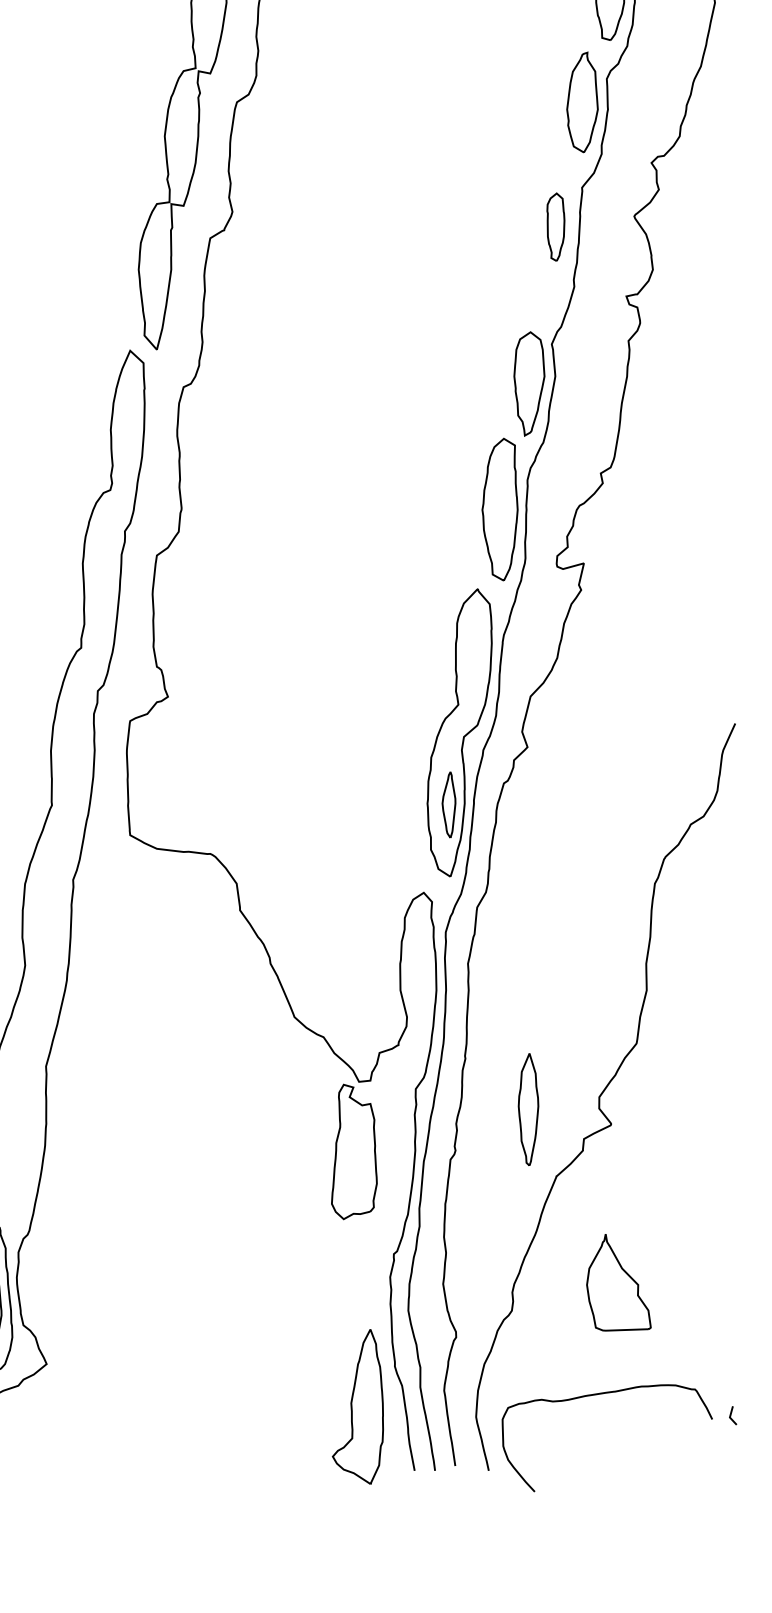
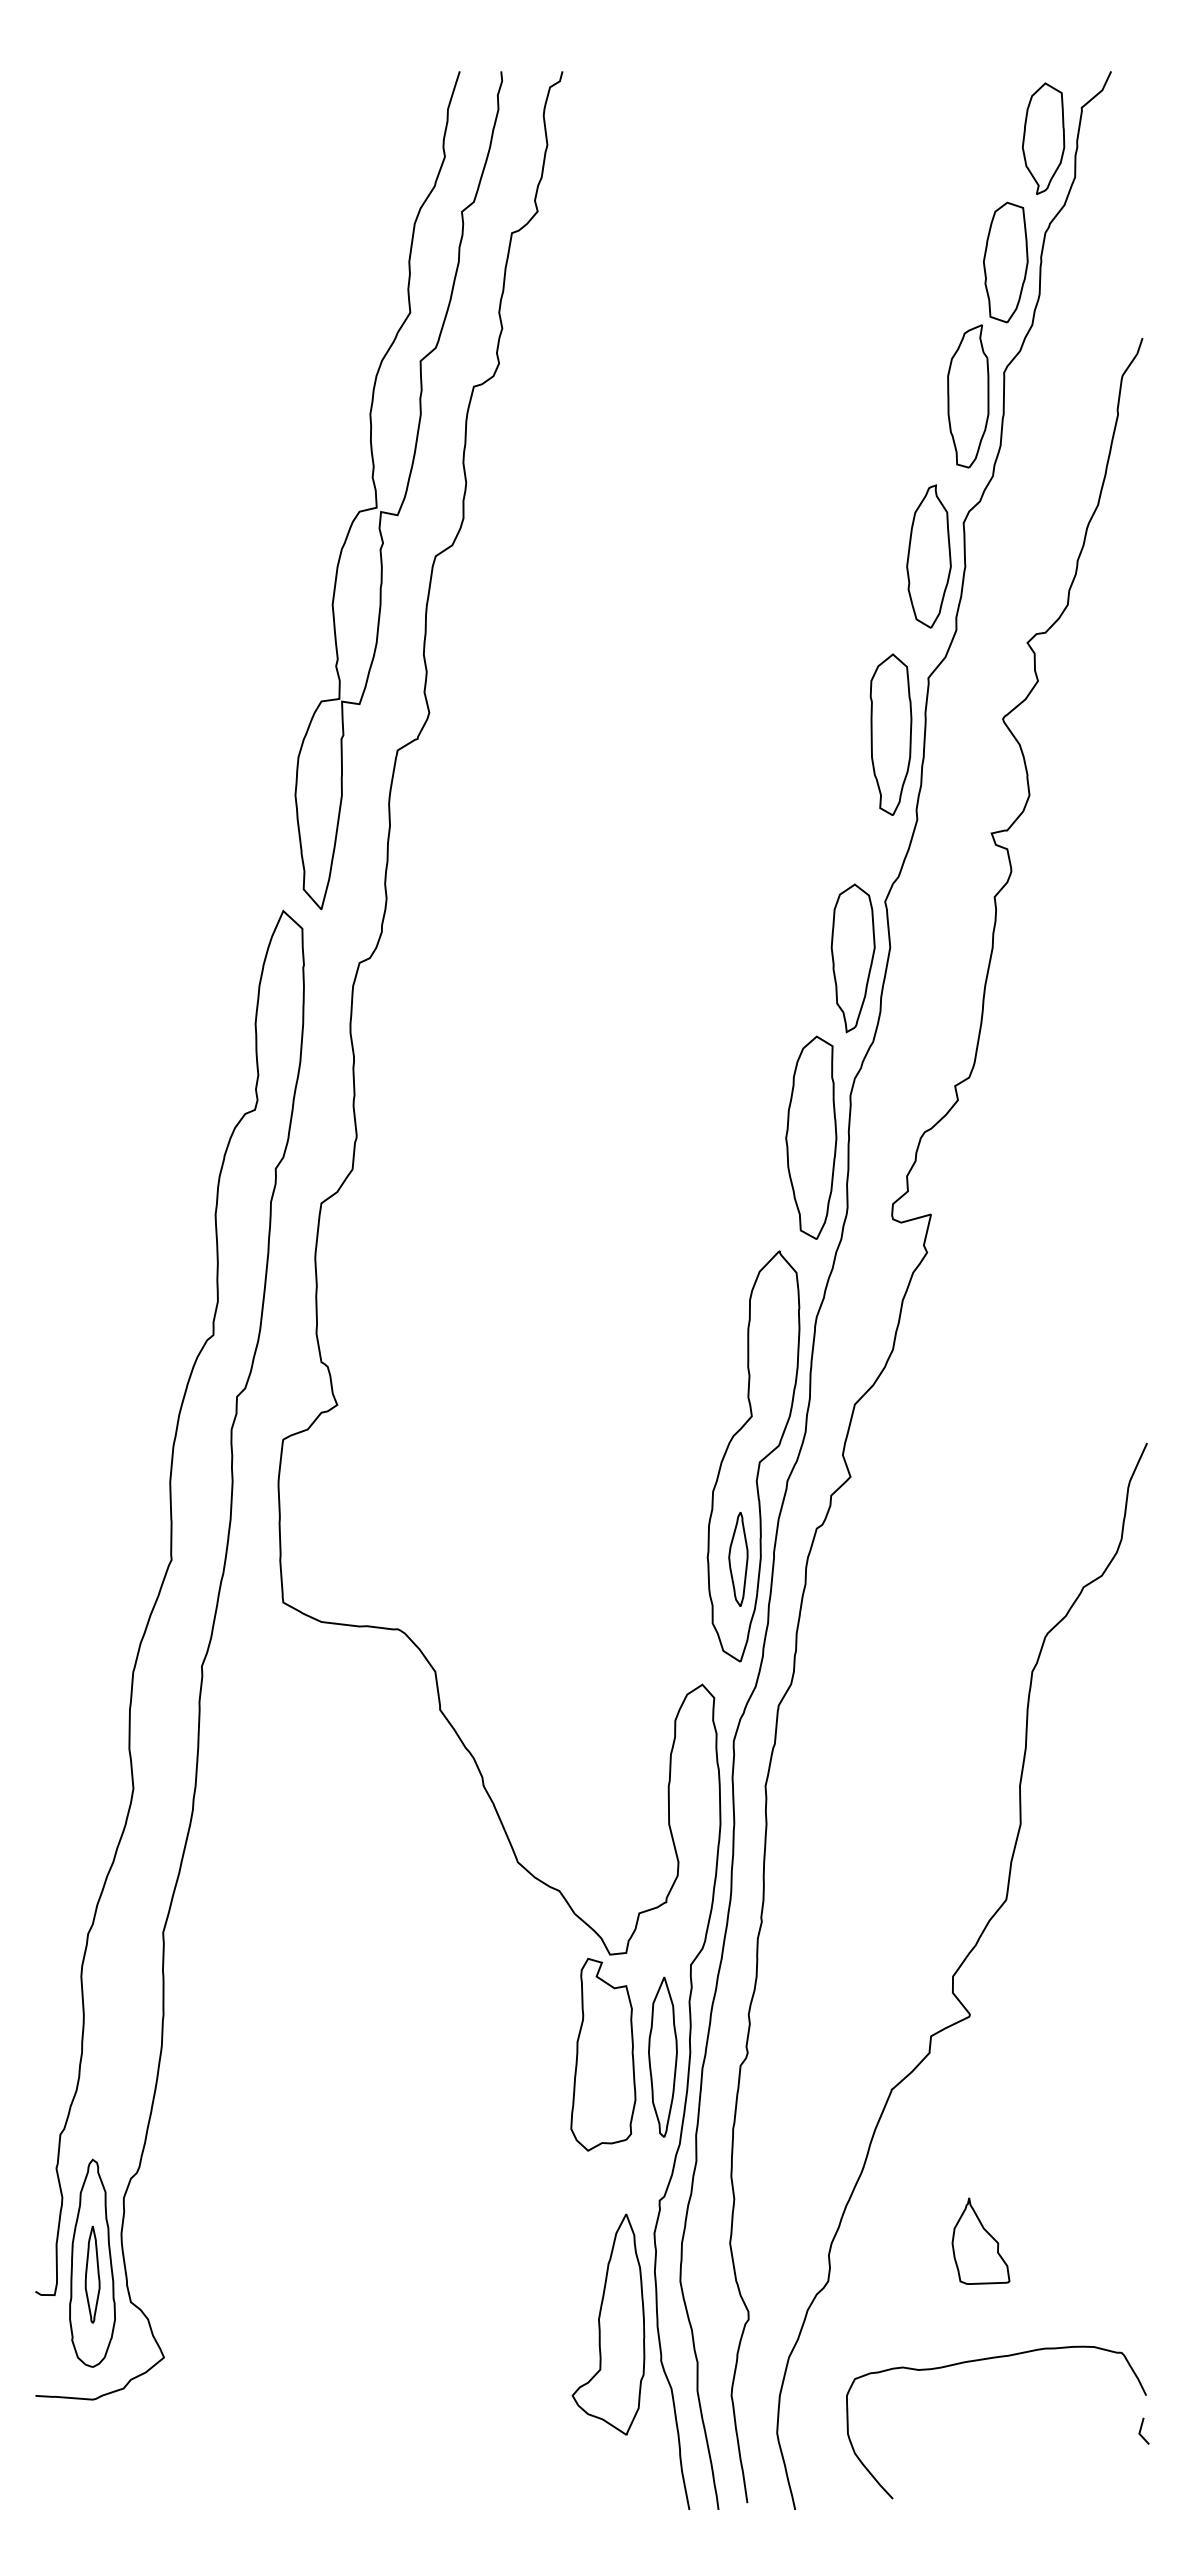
part: (555, 227) -> (890, 734), size x1.67
part: (528, 1109) -> (662, 2056), moved
part: (618, 1282) -> (980, 2240), size x0.62
curve: (603, 1394) -> (990, 2359), moved
part: (358, 1406) -> (608, 2324), moved

